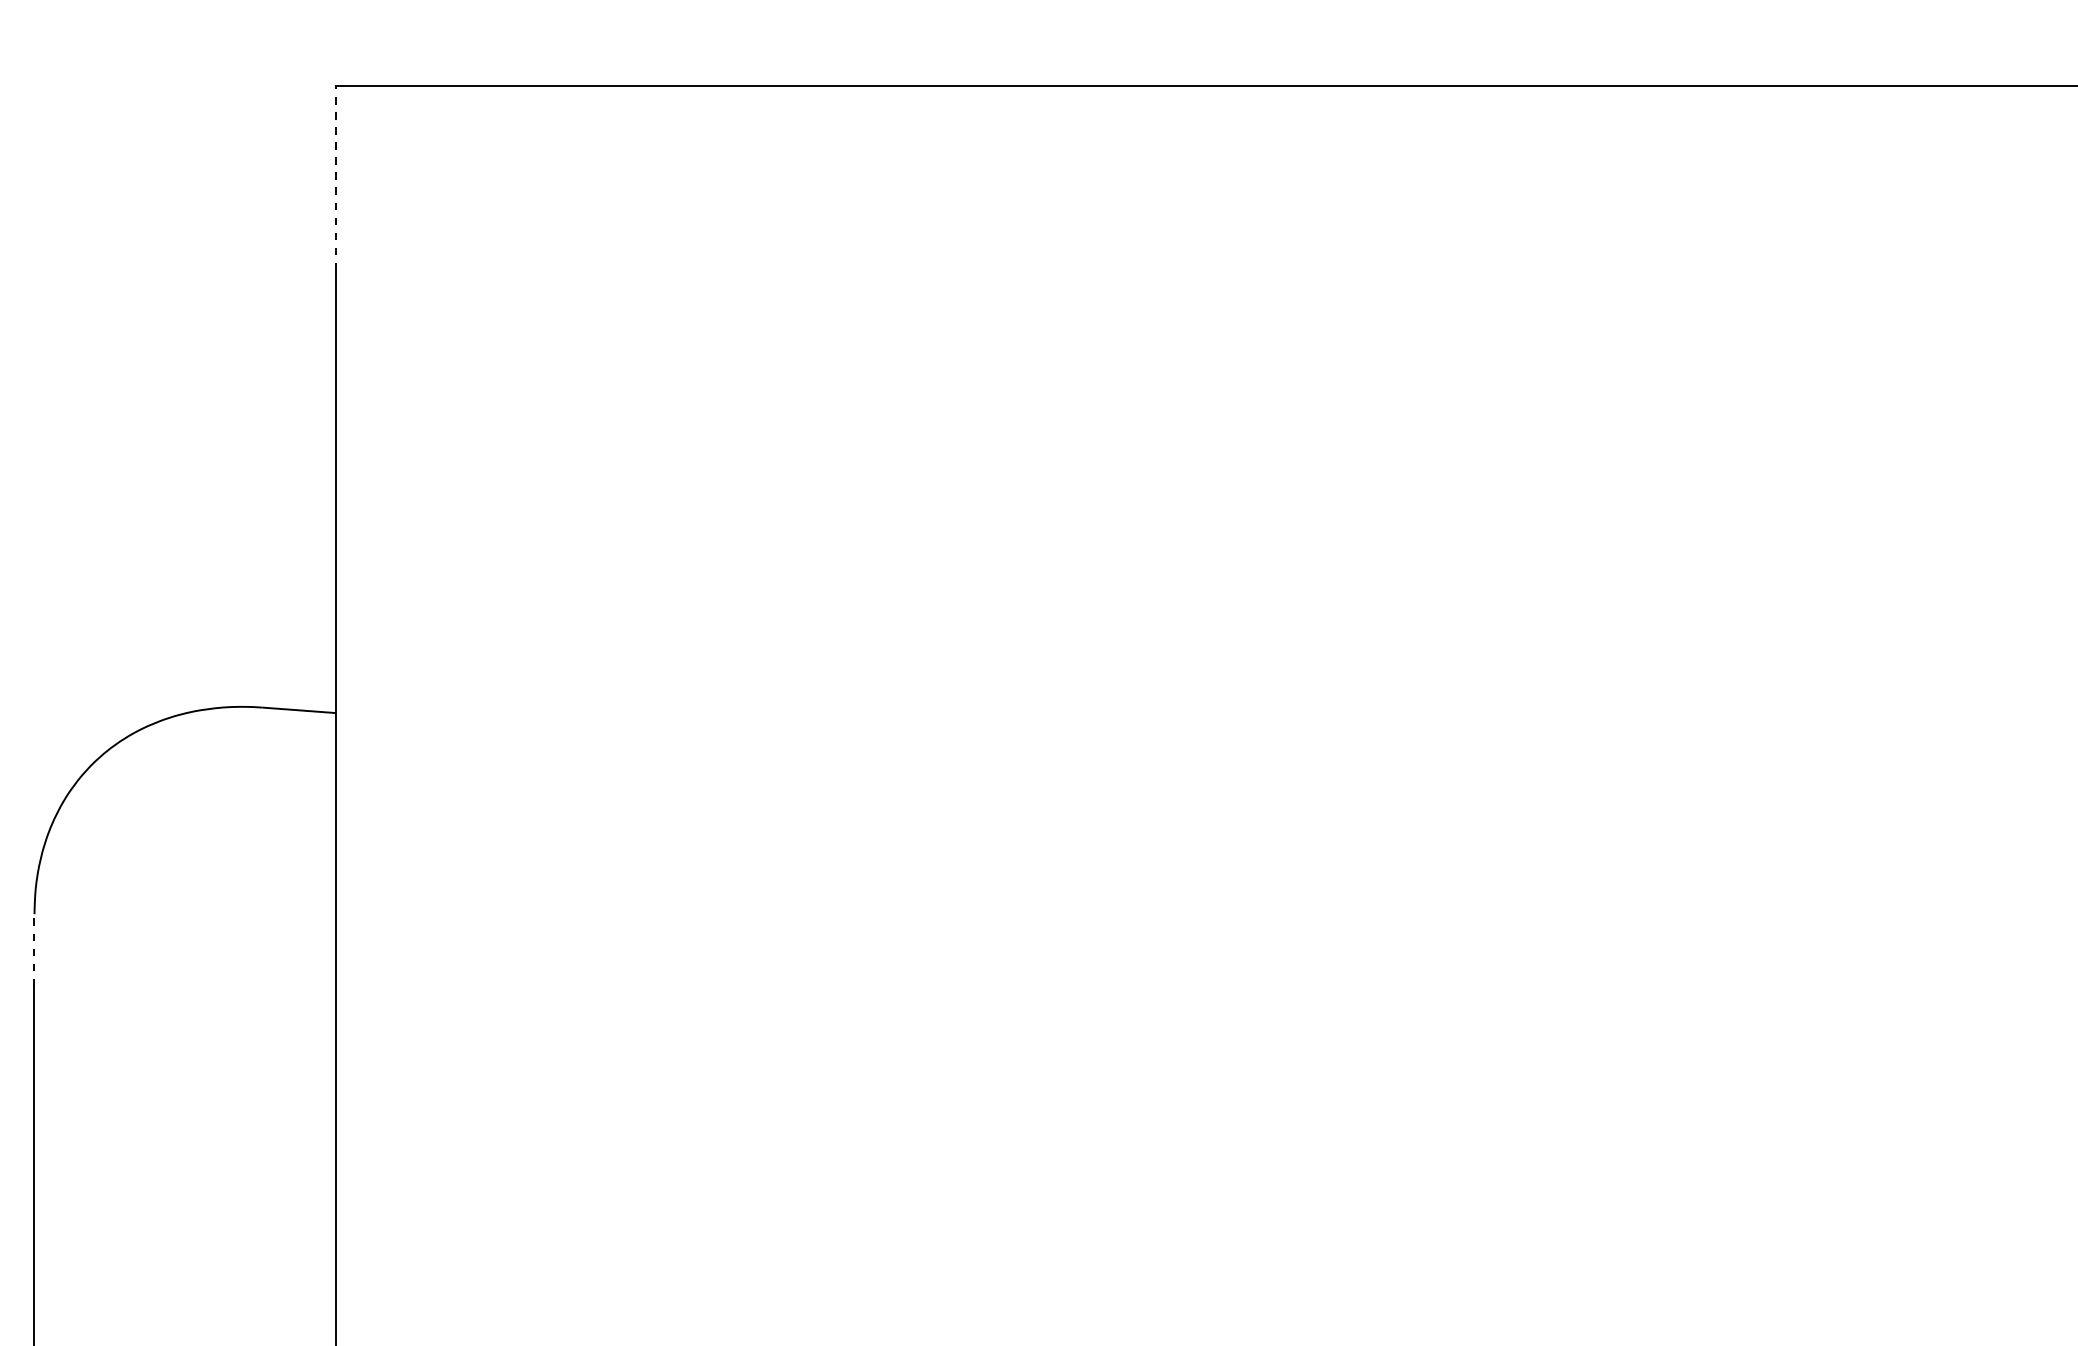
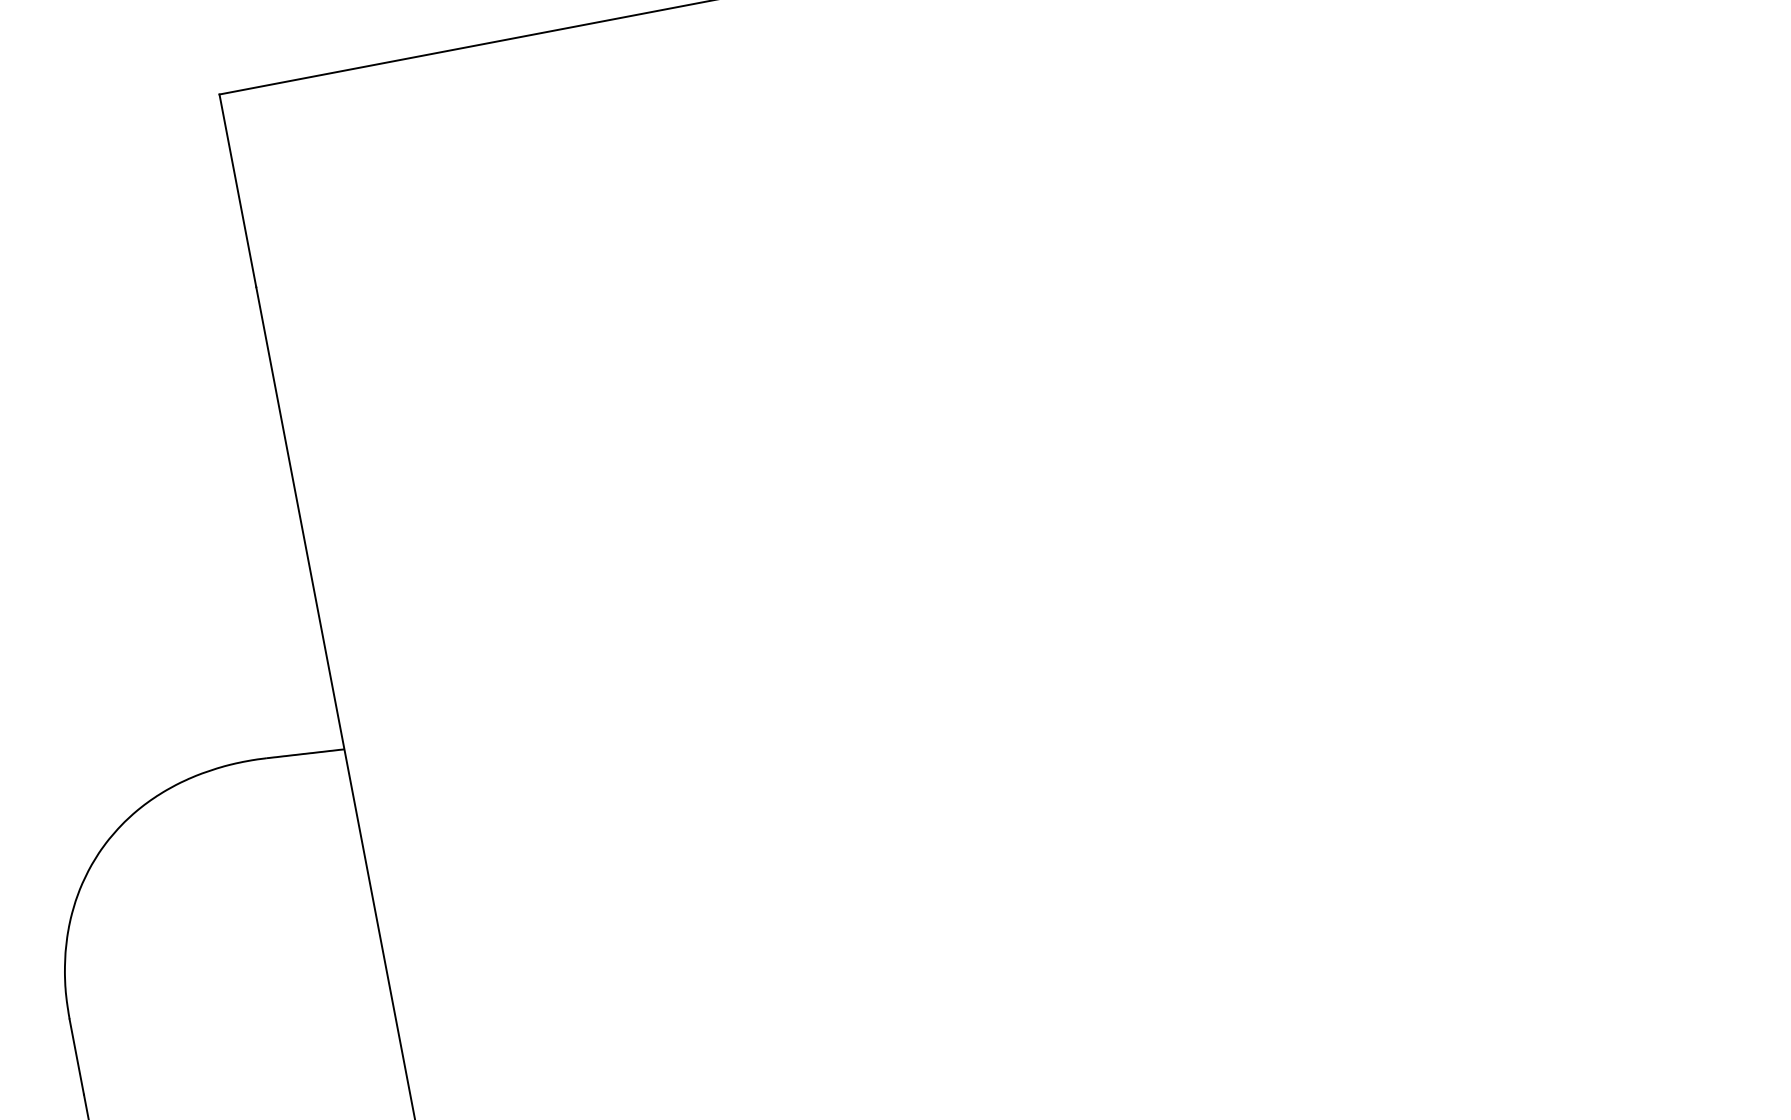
line: (336, 177) -> (238, 190), dashed -> solid
line: (34, 949) -> (76, 1056), dashed -> solid

